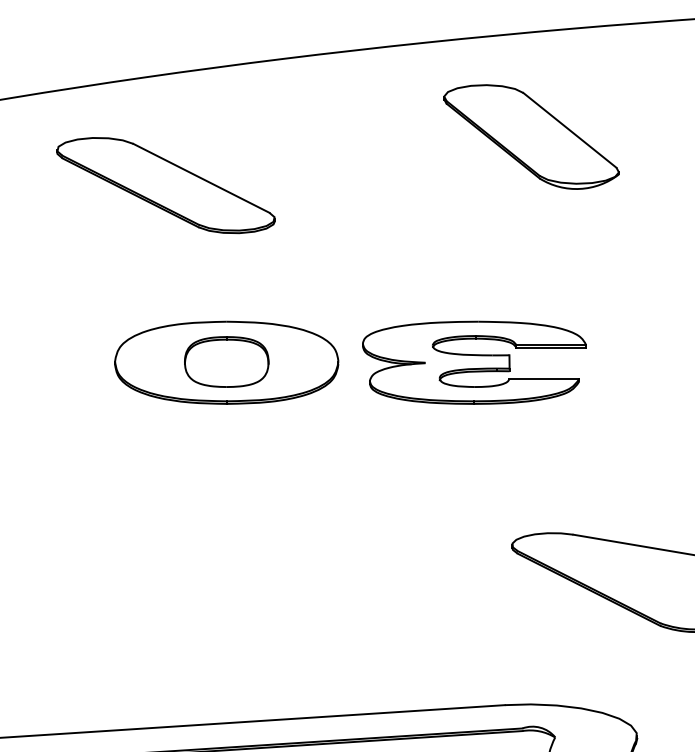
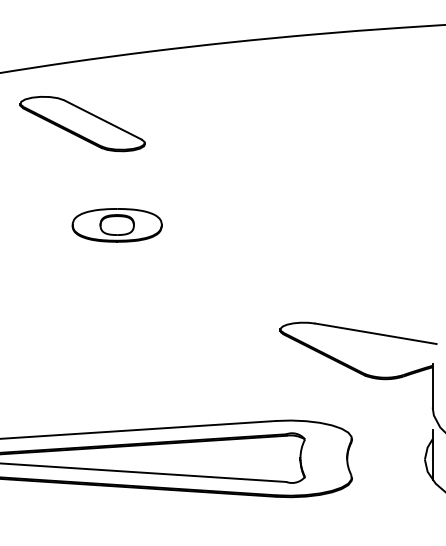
part: (531, 135) -> (291, 95), removed
part: (225, 363) -> (116, 225), size x0.7
part: (473, 363) -> (258, 225), removed

